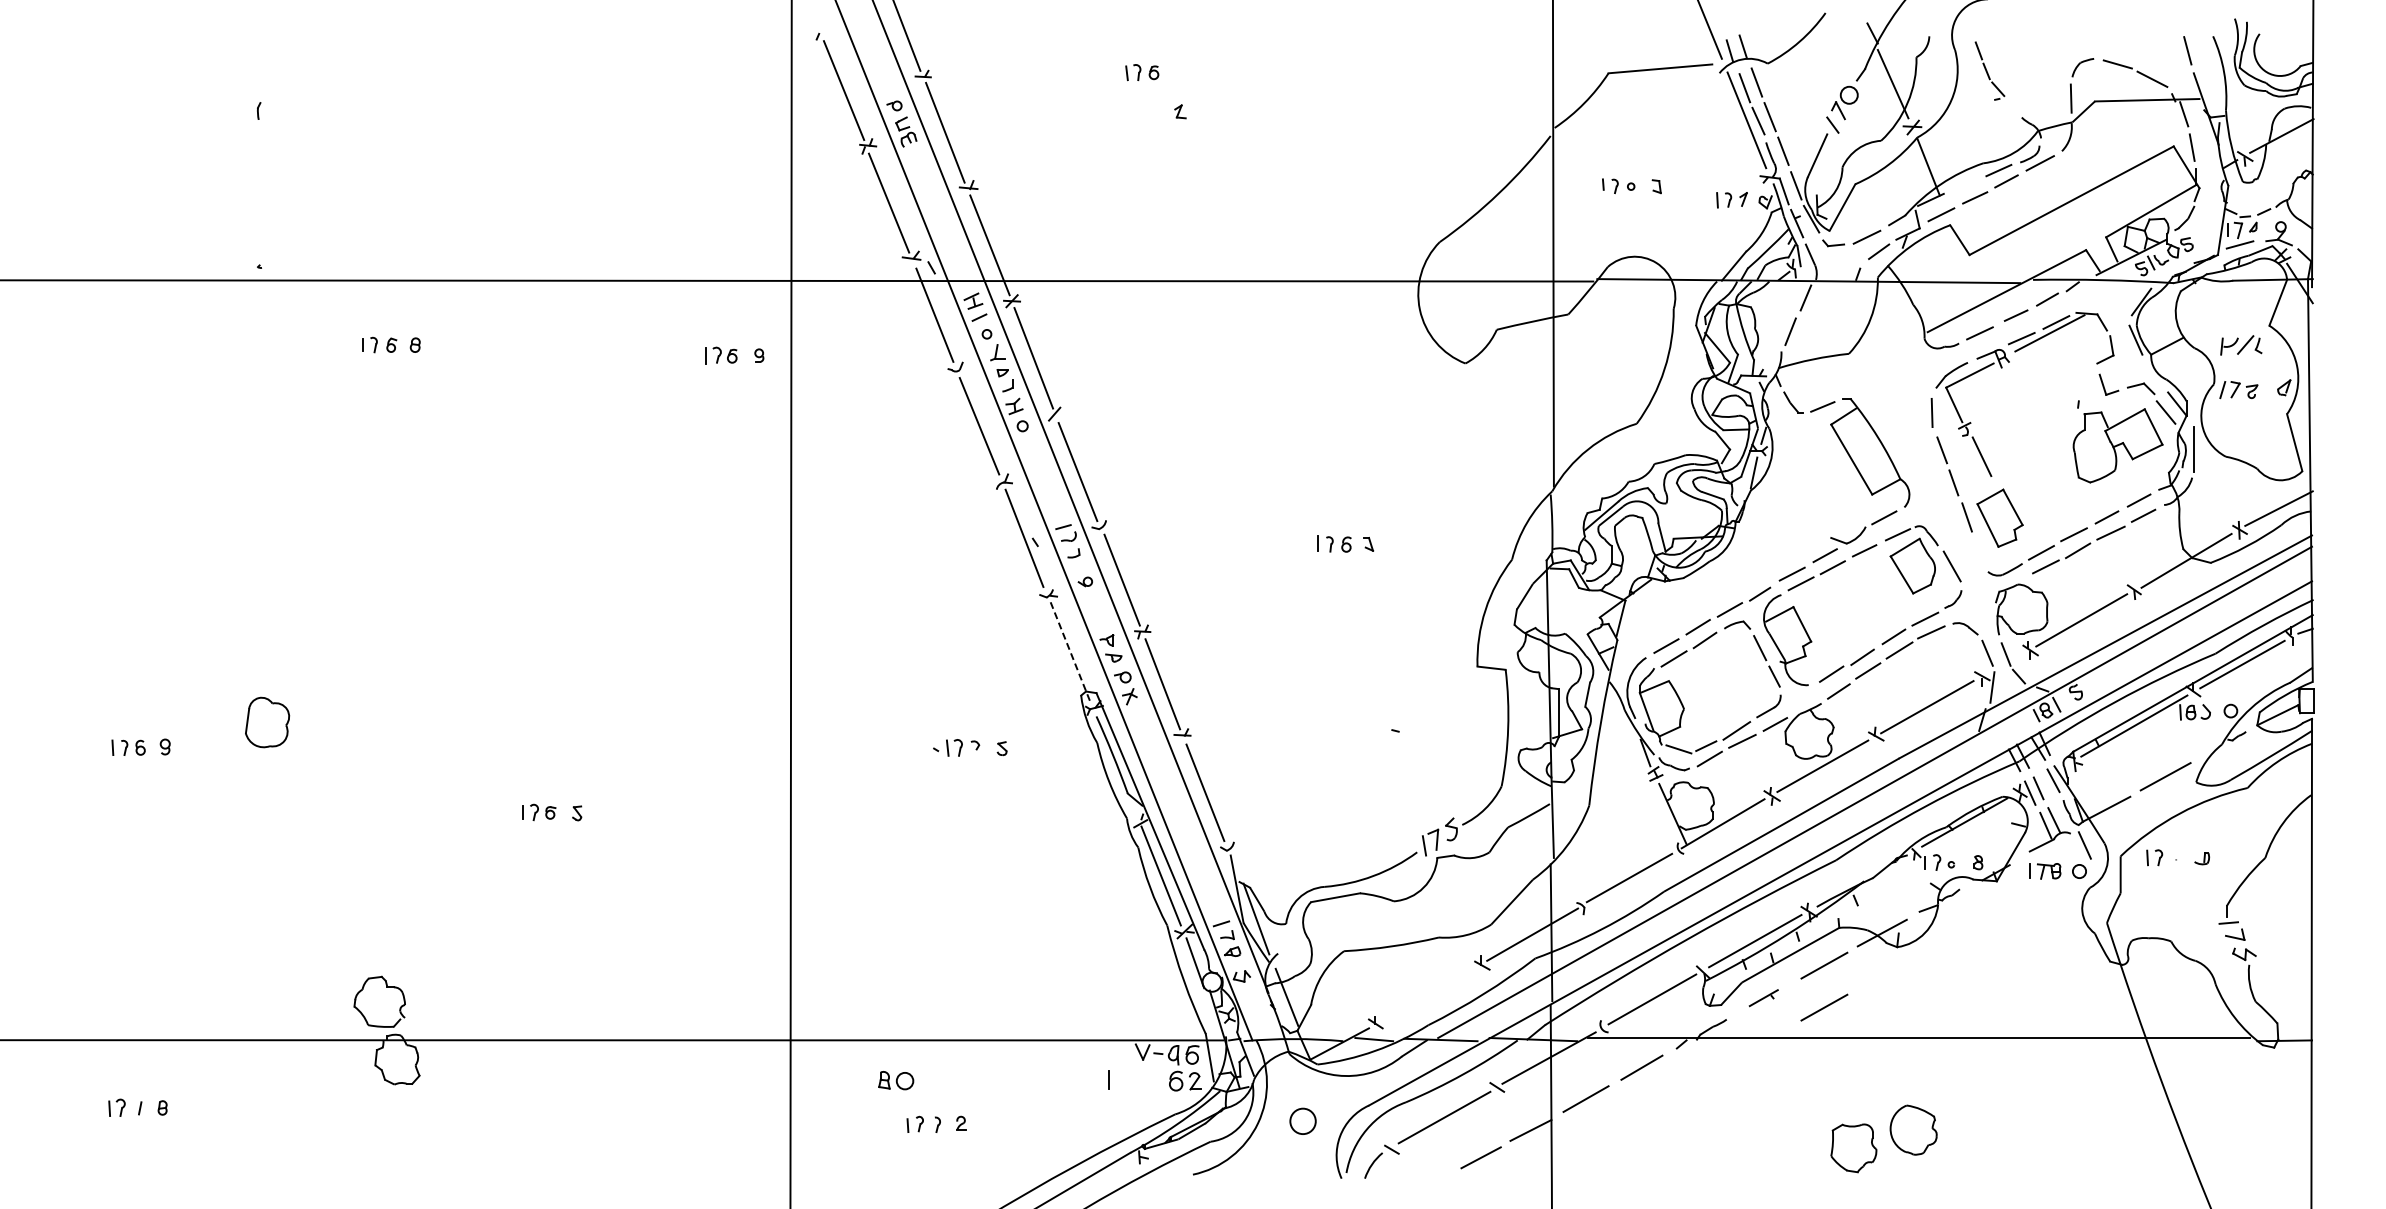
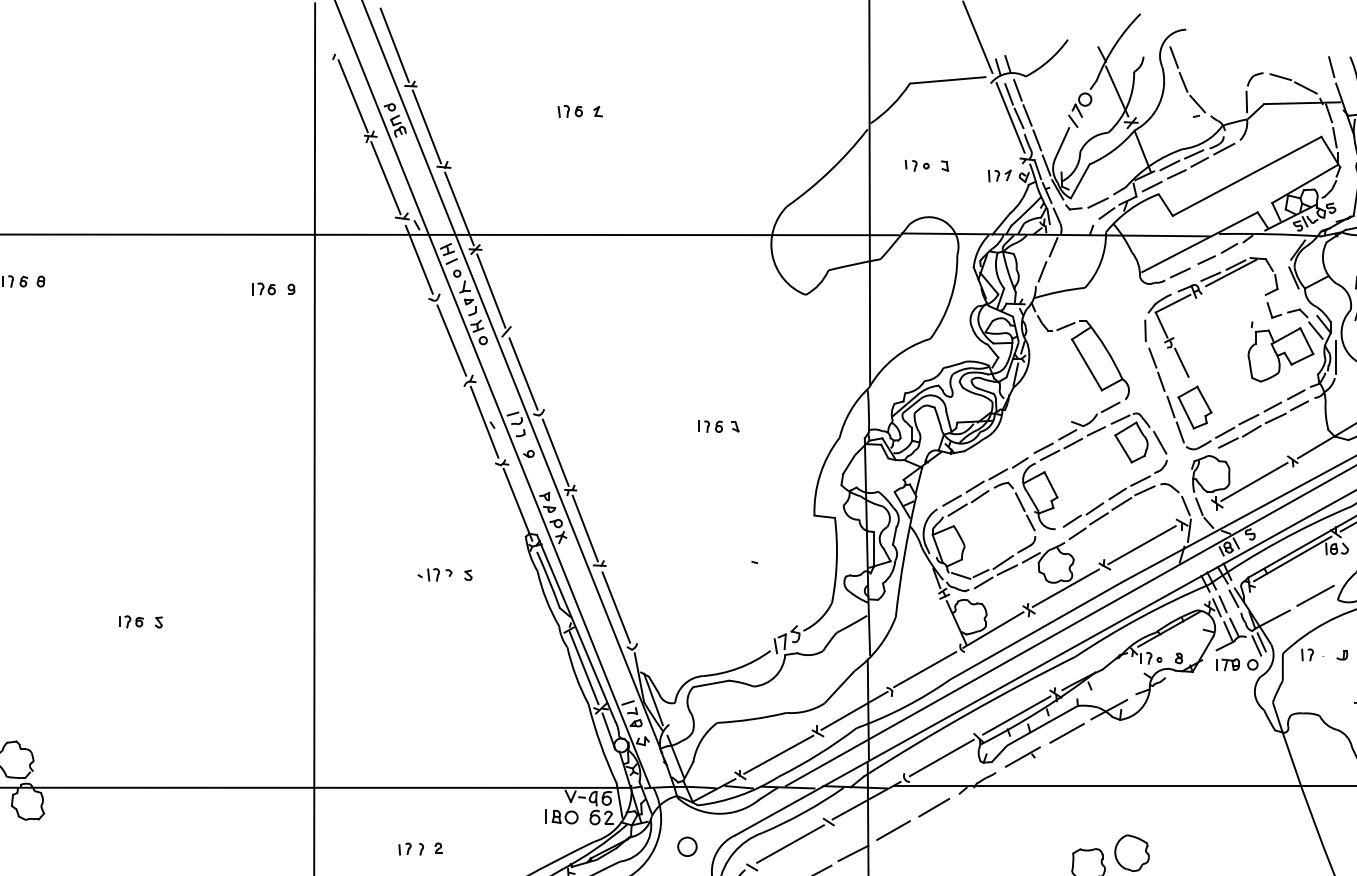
part: (1989, 70) -> (1187, 81), size x1.67
part: (1142, 72) -> (570, 111), moved
line: (1965, 185) -> (1169, 165), added
line: (1979, 552) -> (1180, 432), added
line: (1070, 652) -> (518, 505), dashed -> solid
line: (2091, 840) -> (1261, 642), added
line: (1428, 994) -> (778, 754), added
part: (1763, 997) -> (1022, 756), size x1.67
line: (1824, 1007) -> (1067, 763), removed
part: (896, 1080) -> (565, 817), moved

